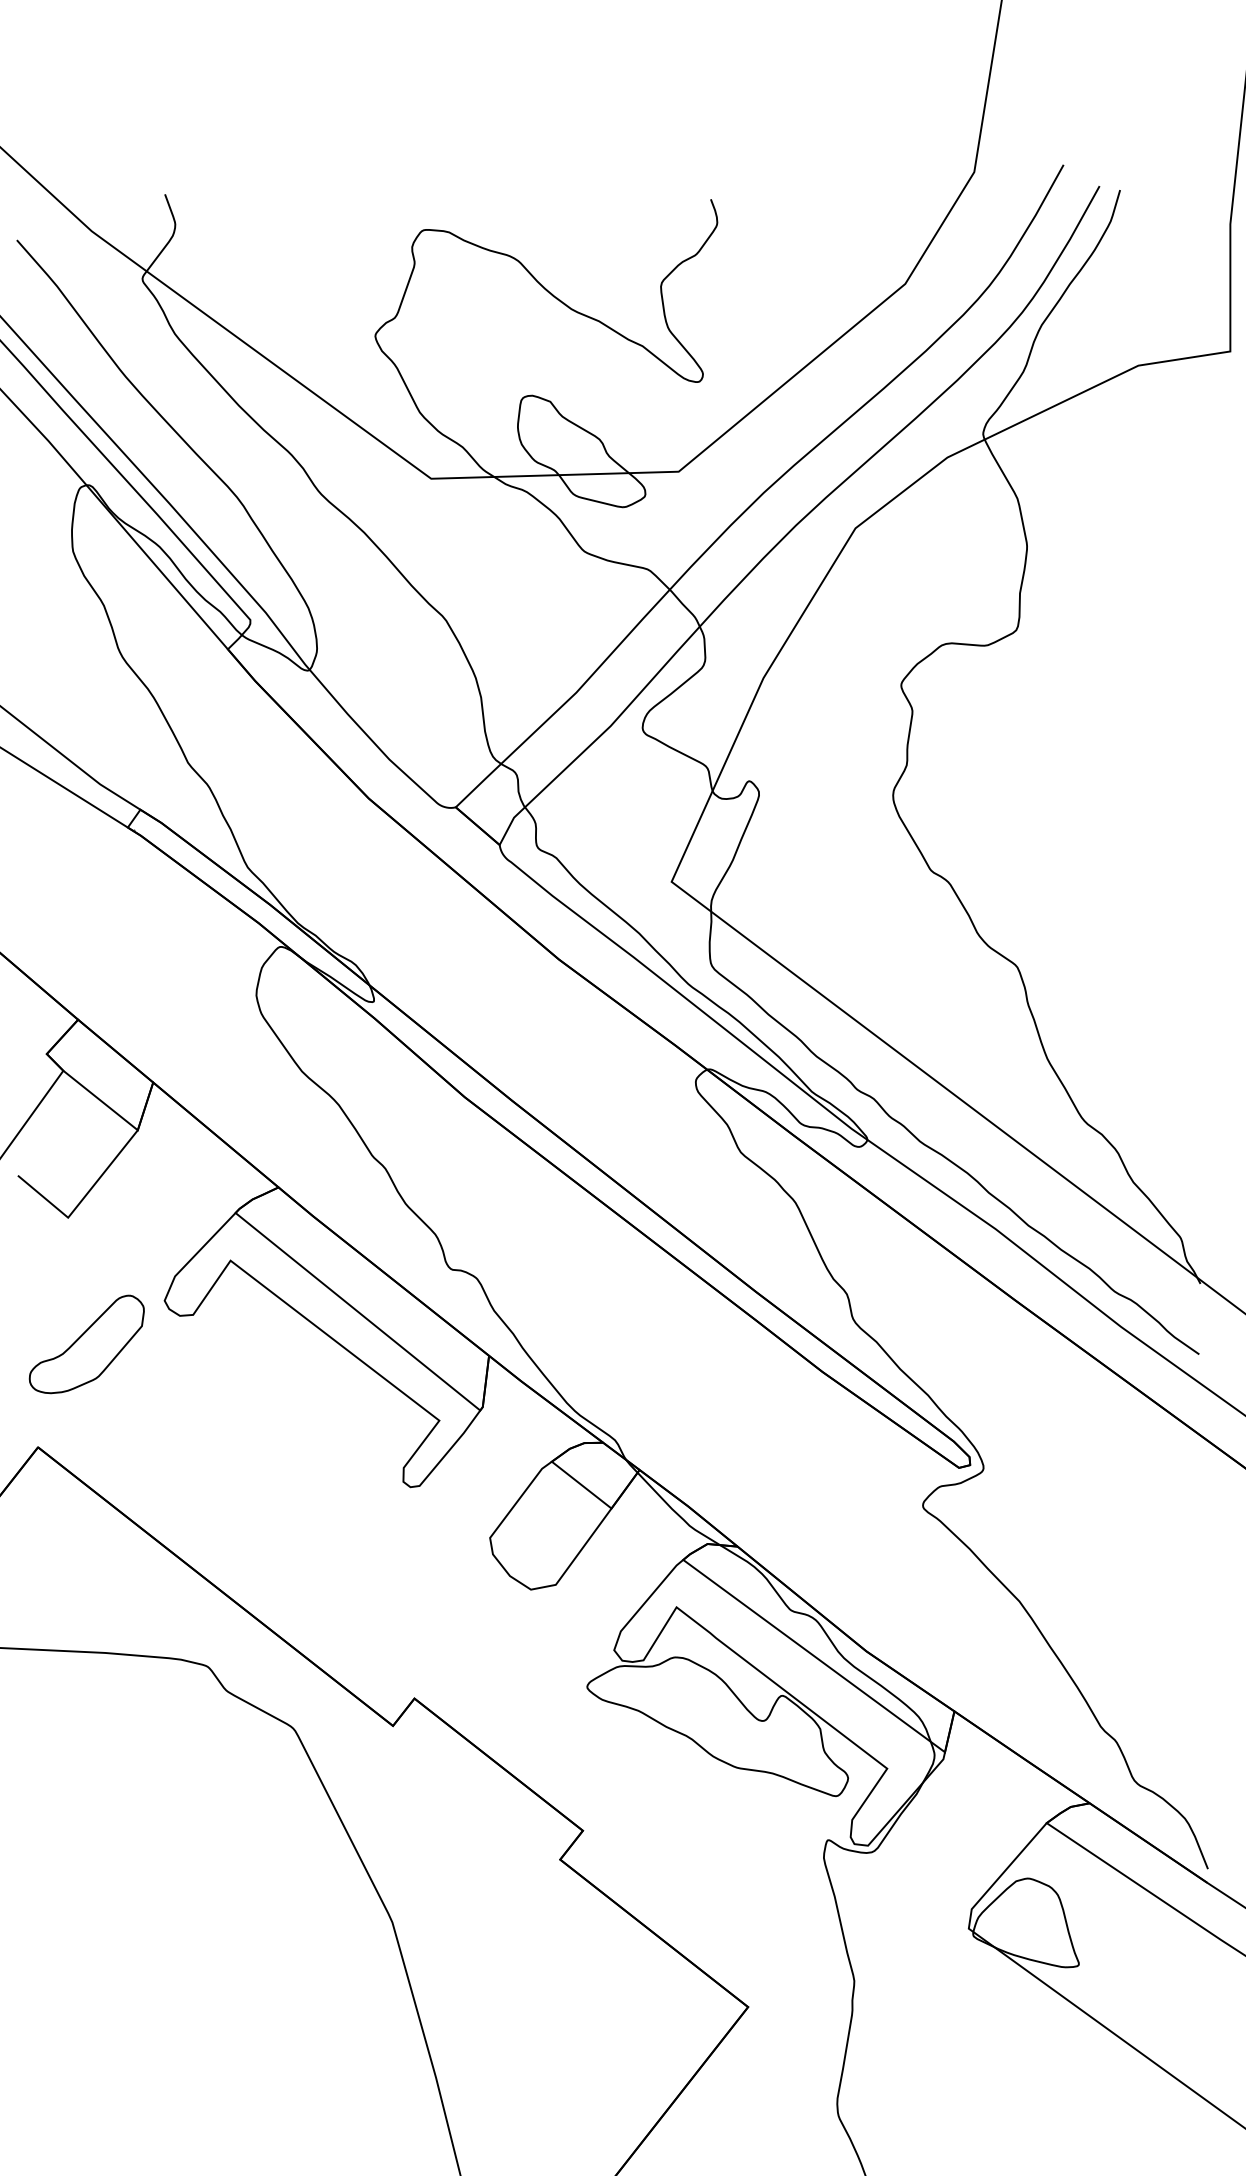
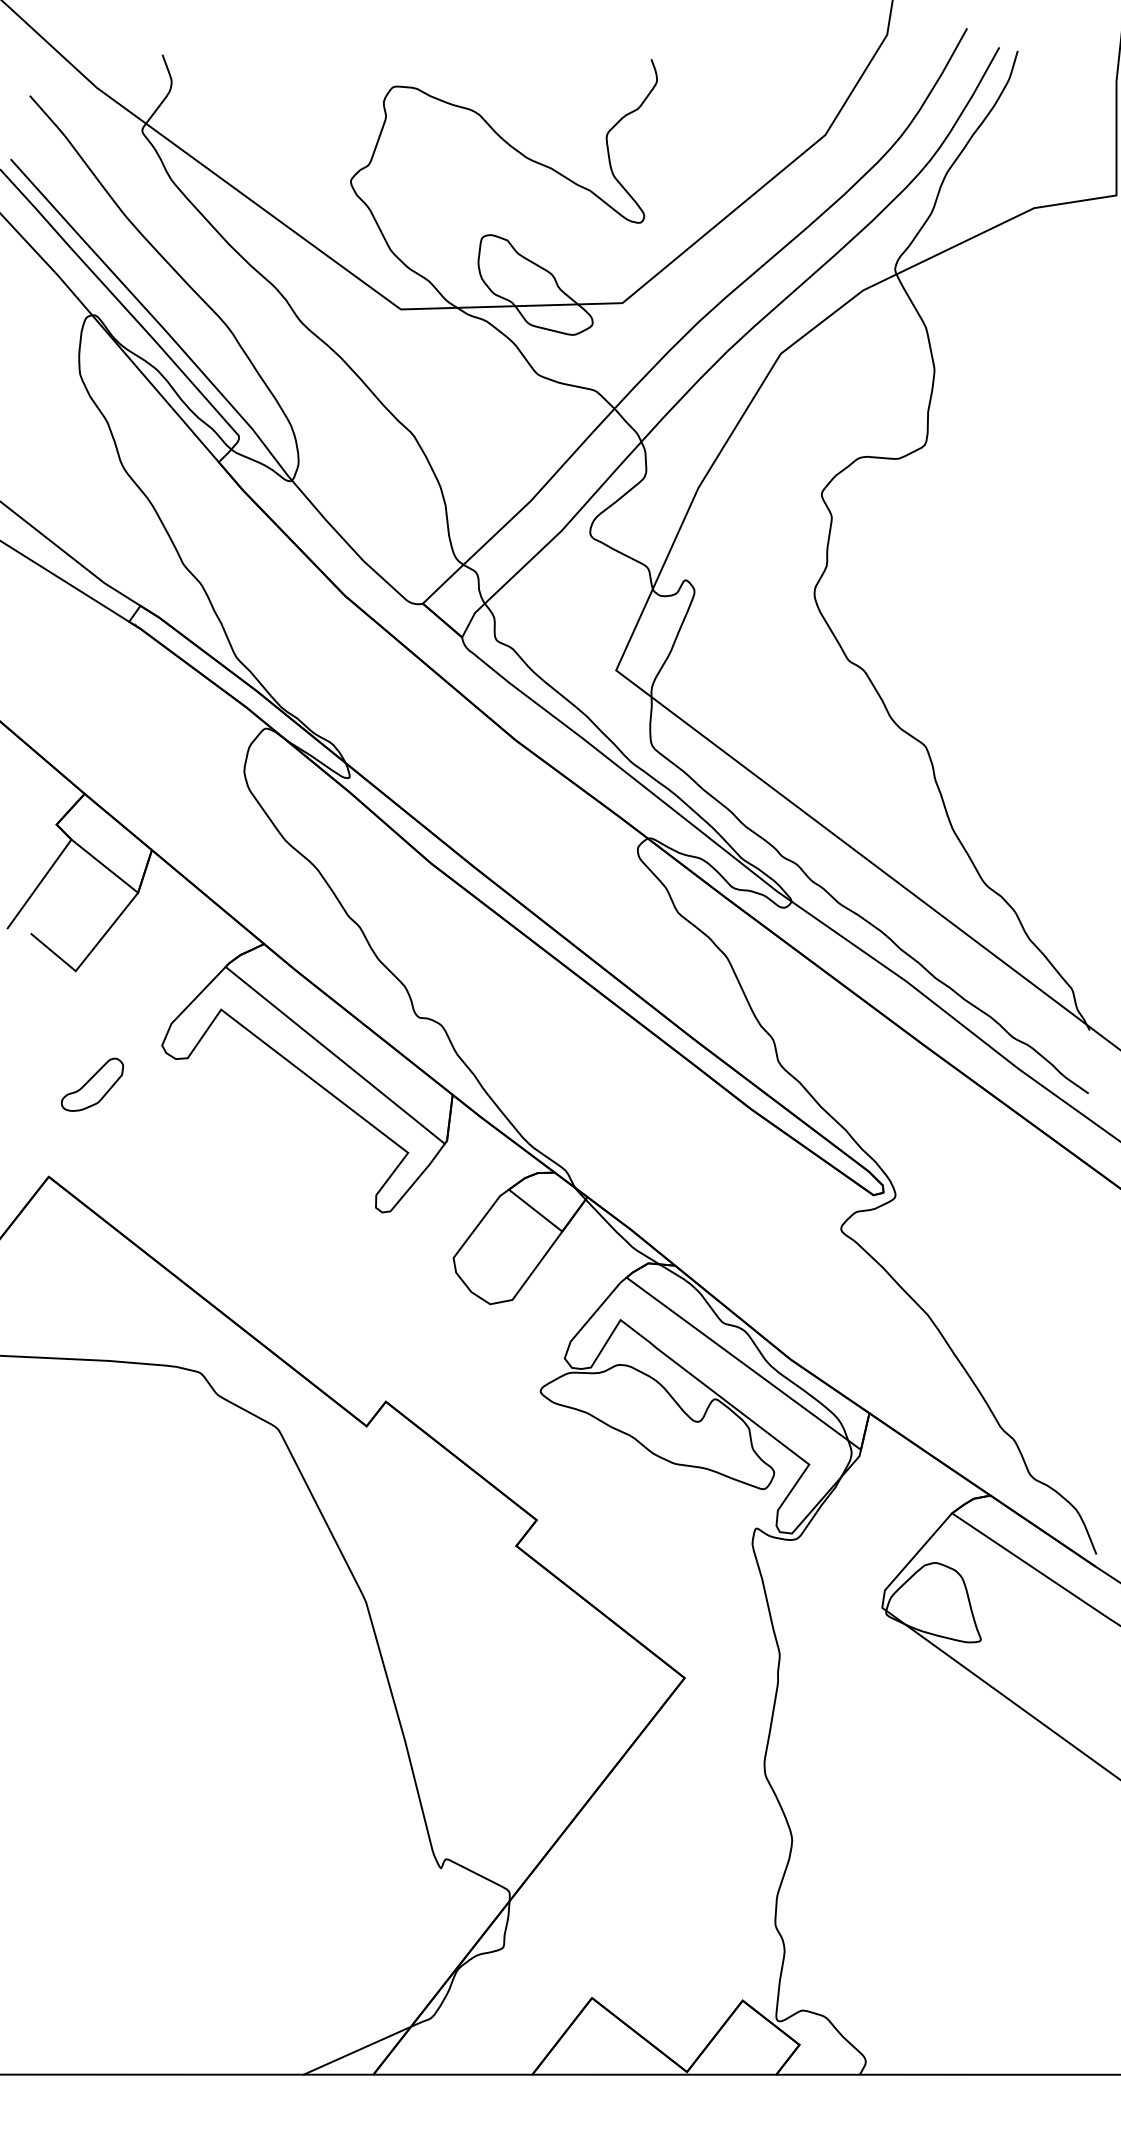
part: (86, 1344) -> (92, 1084), size x0.6

